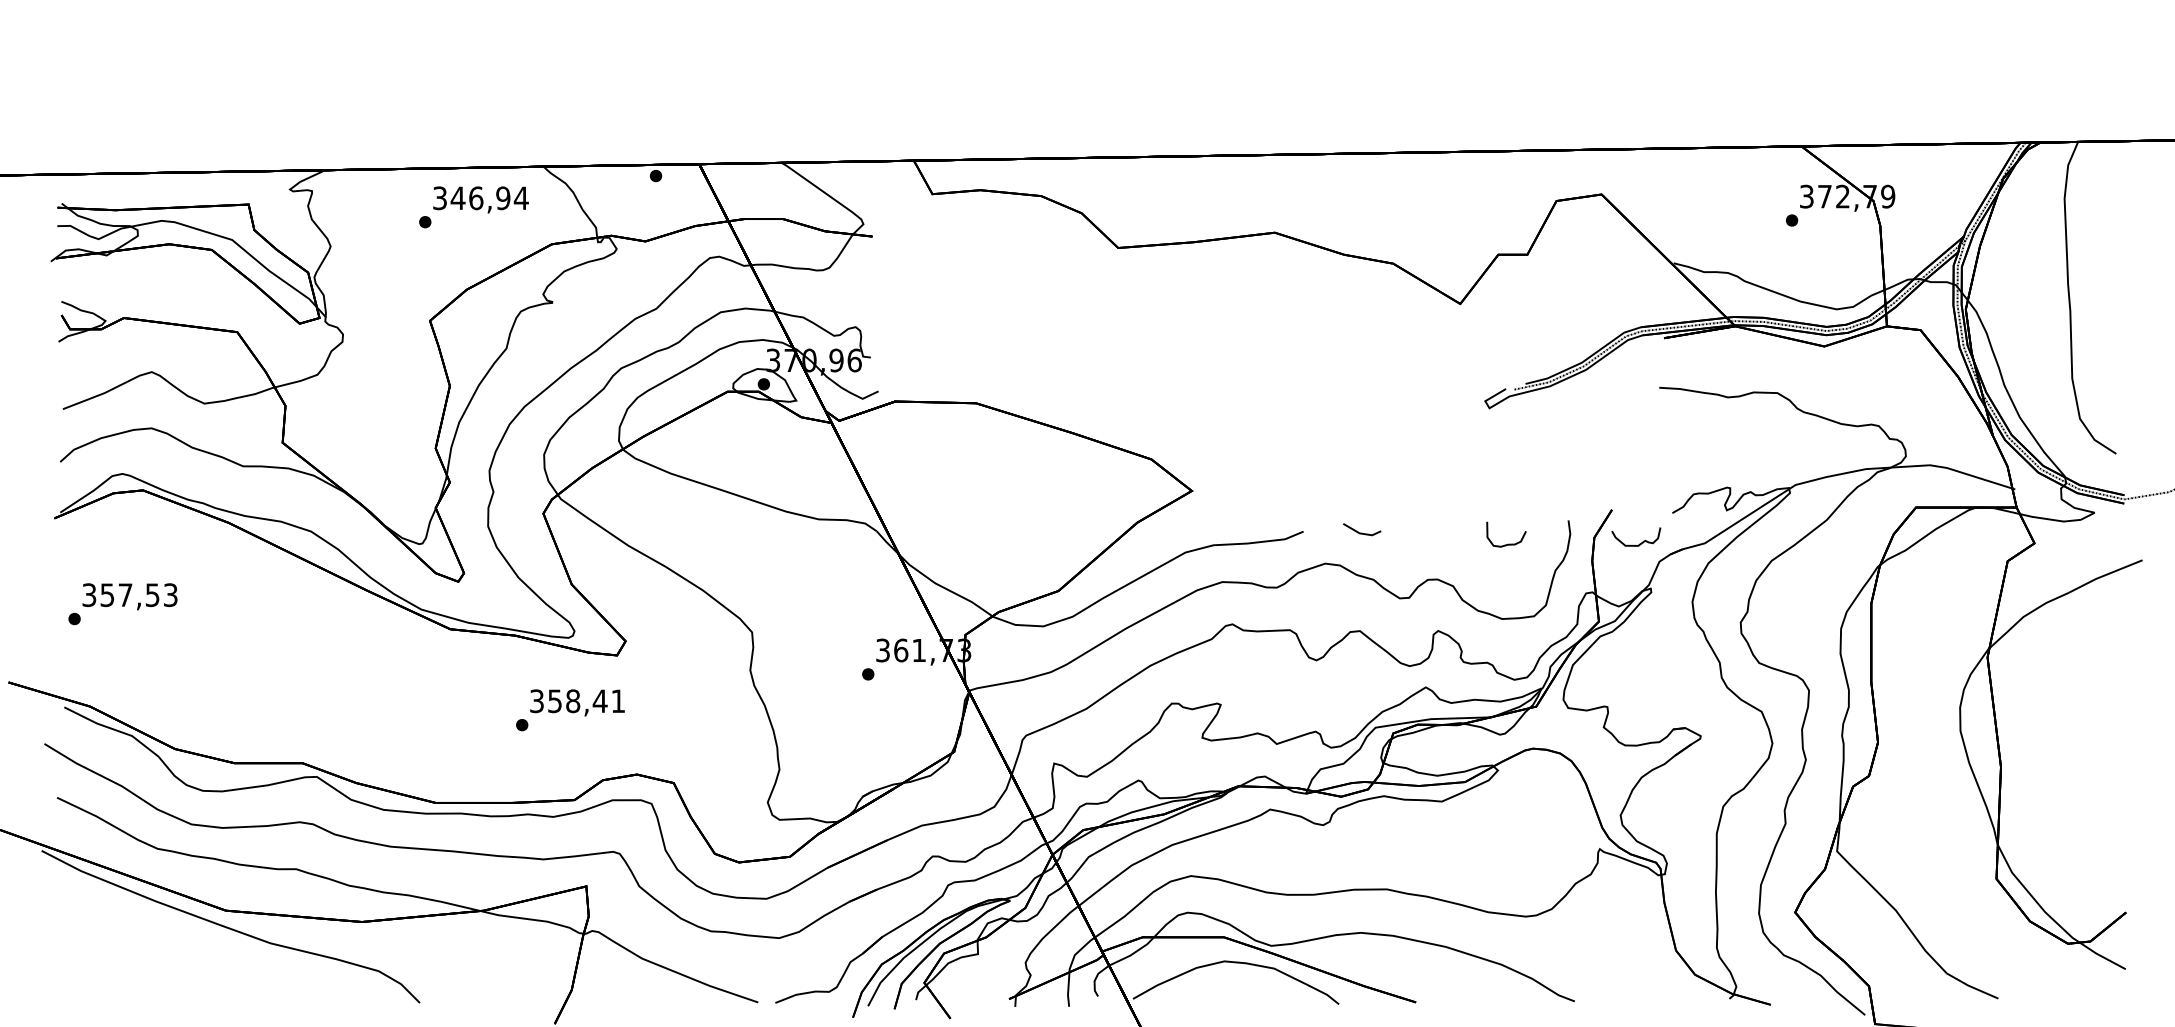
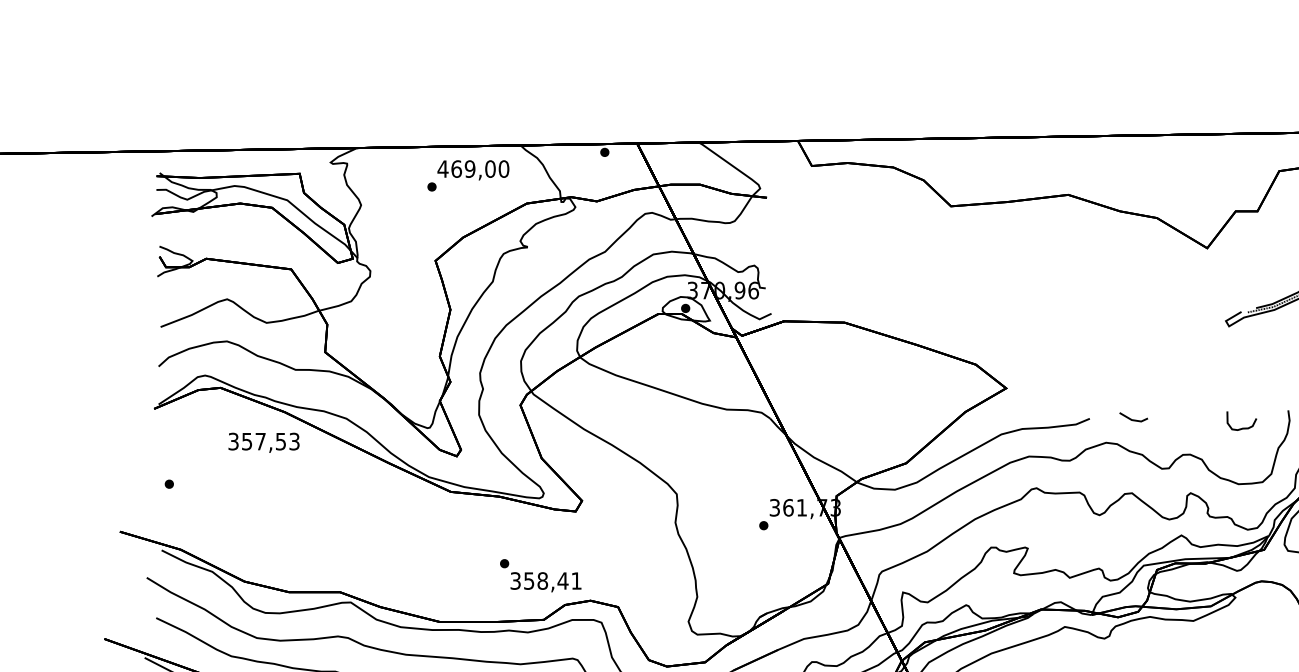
text: (480, 198) -> (473, 169), 346,94 -> 469,00
text: (129, 596) -> (263, 442), moved
text: (577, 702) -> (546, 581), moved

